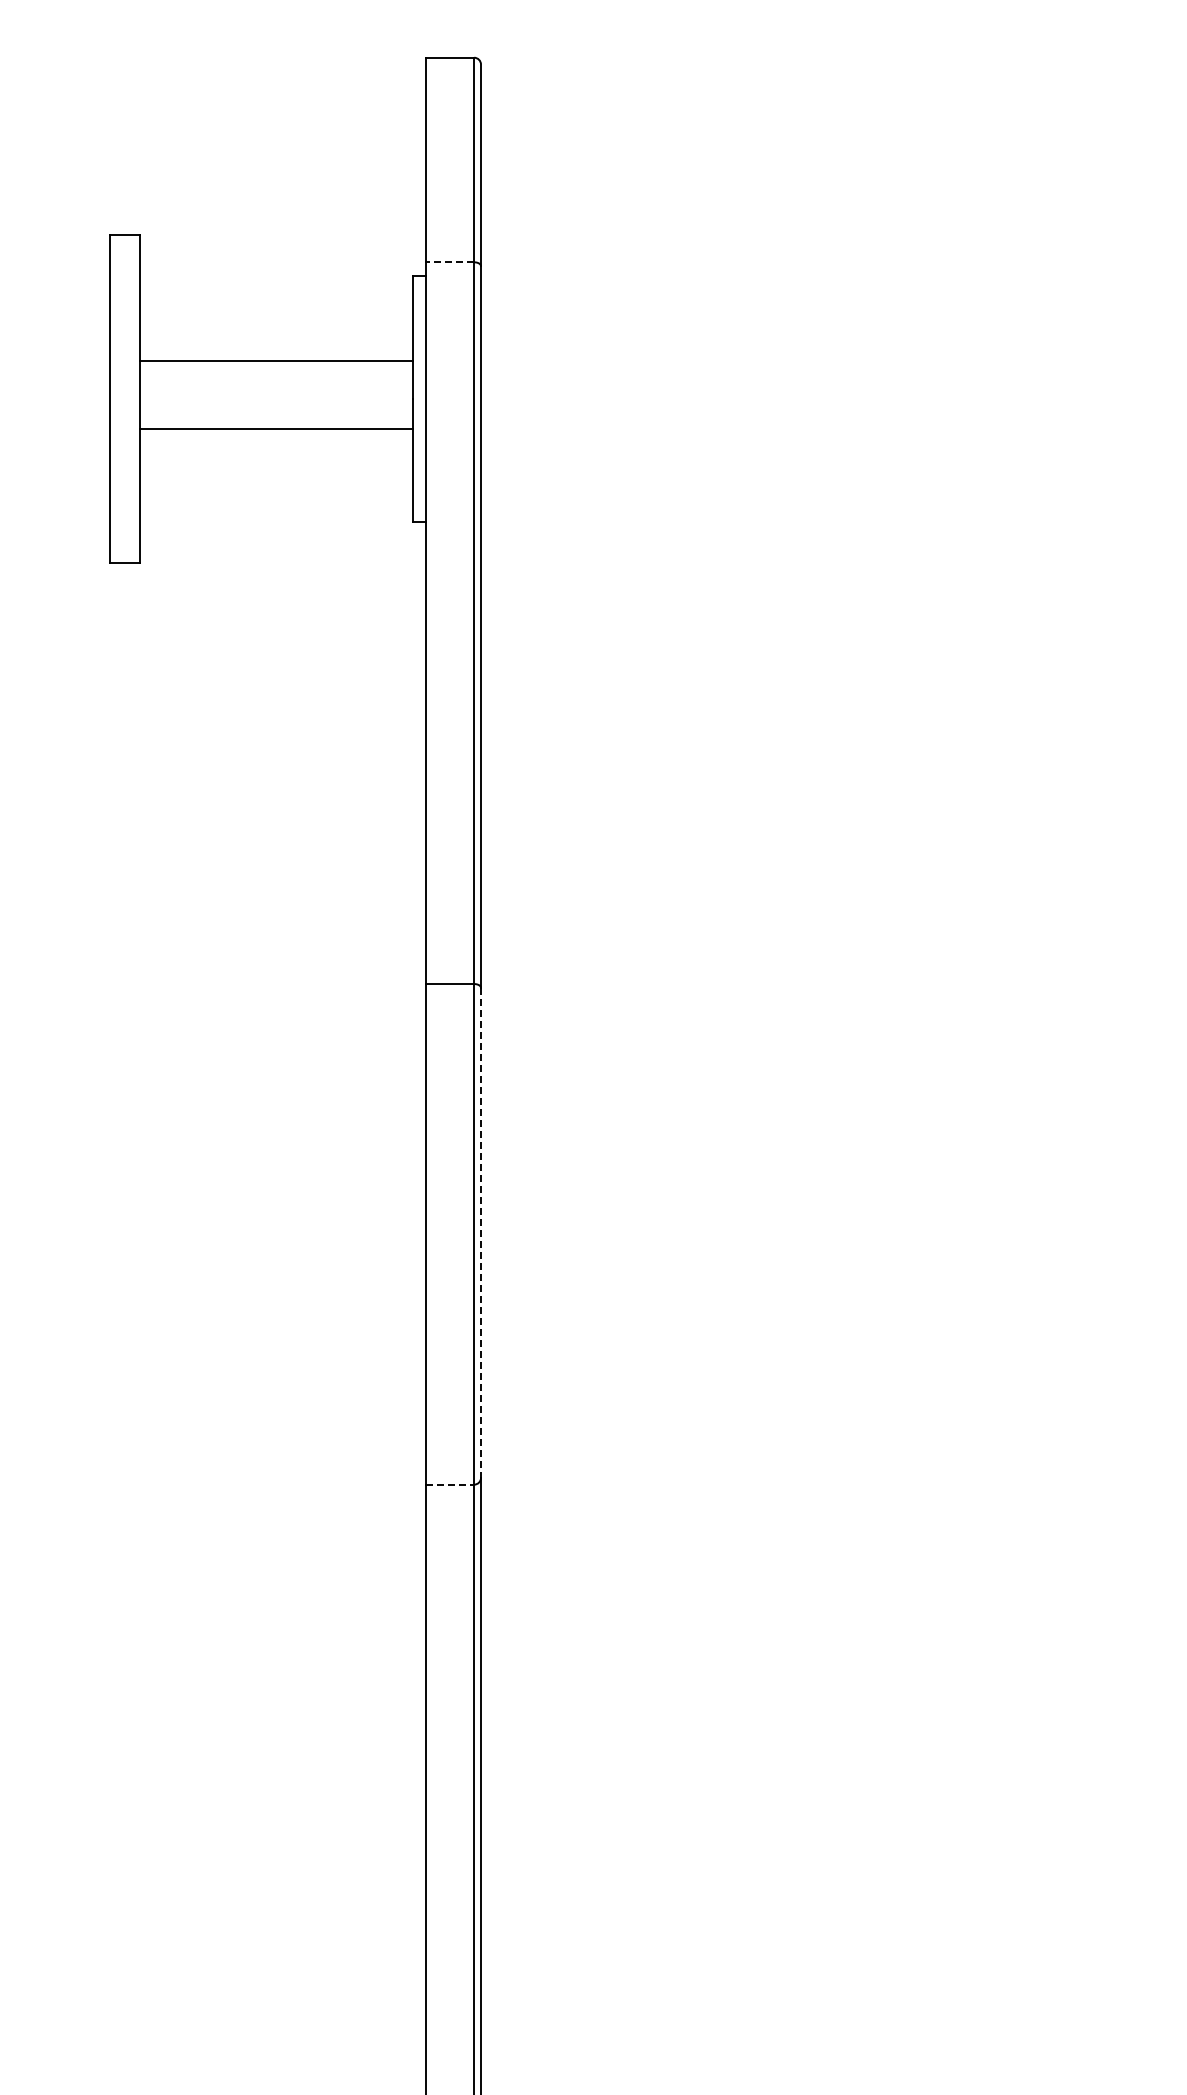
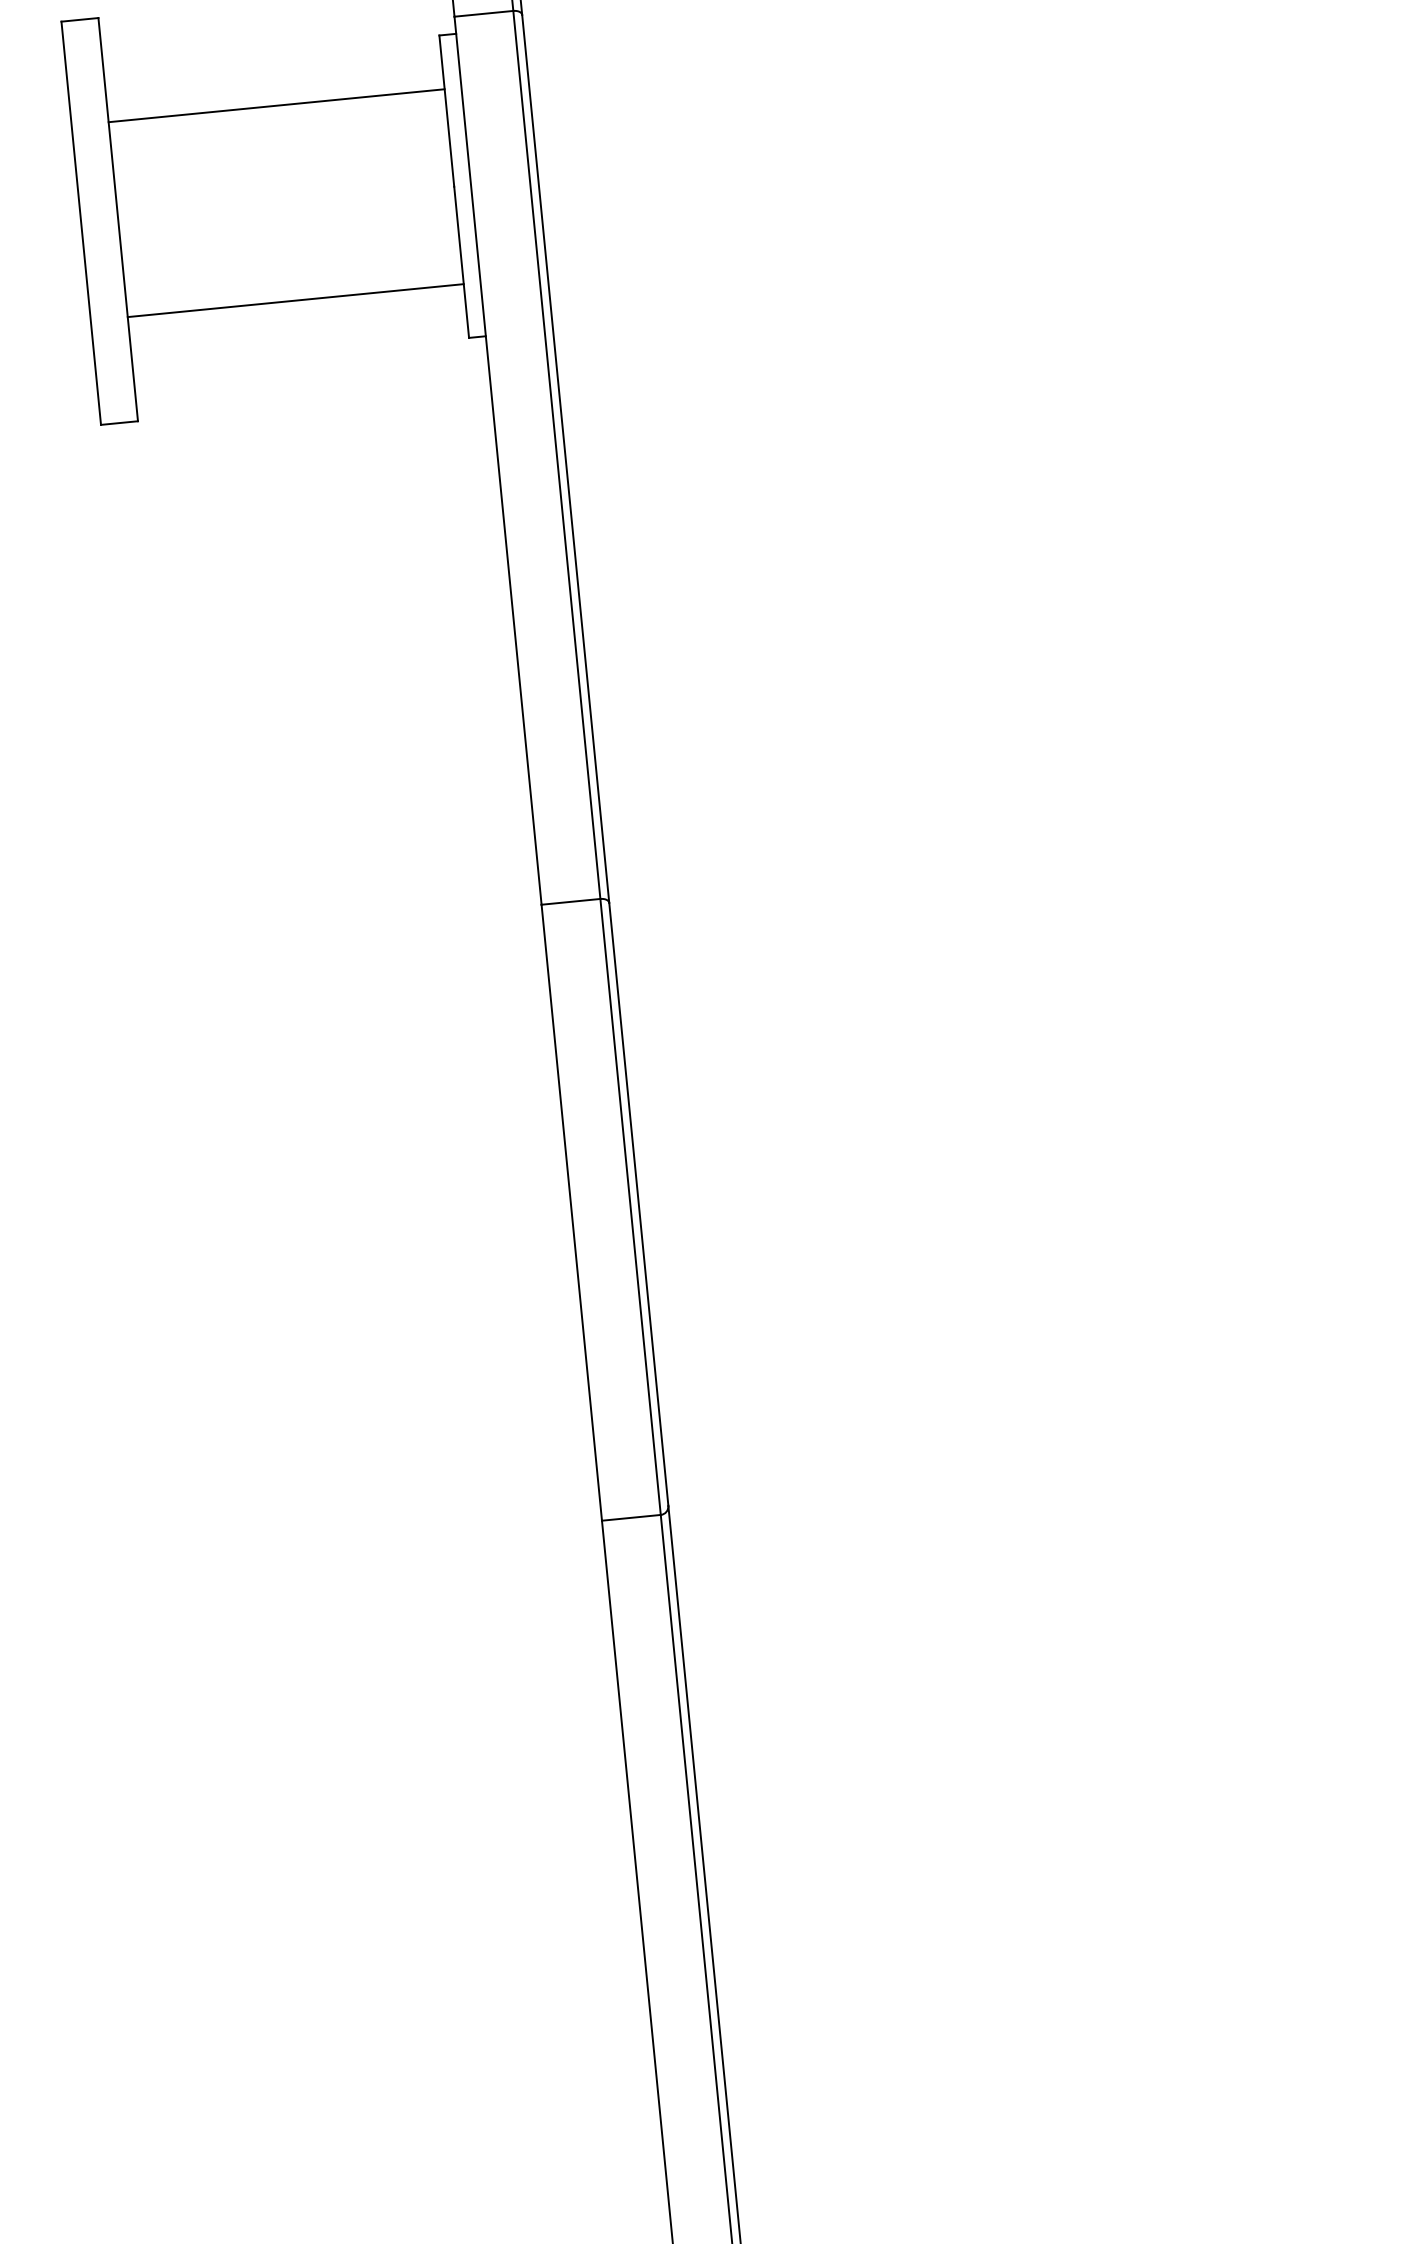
line: (450, 262) -> (484, 14), dashed -> solid
line: (275, 360) -> (275, 105), moved
line: (275, 429) -> (294, 300), moved
line: (481, 1232) -> (639, 1203), dashed -> solid
line: (450, 1484) -> (631, 1517), dashed -> solid

